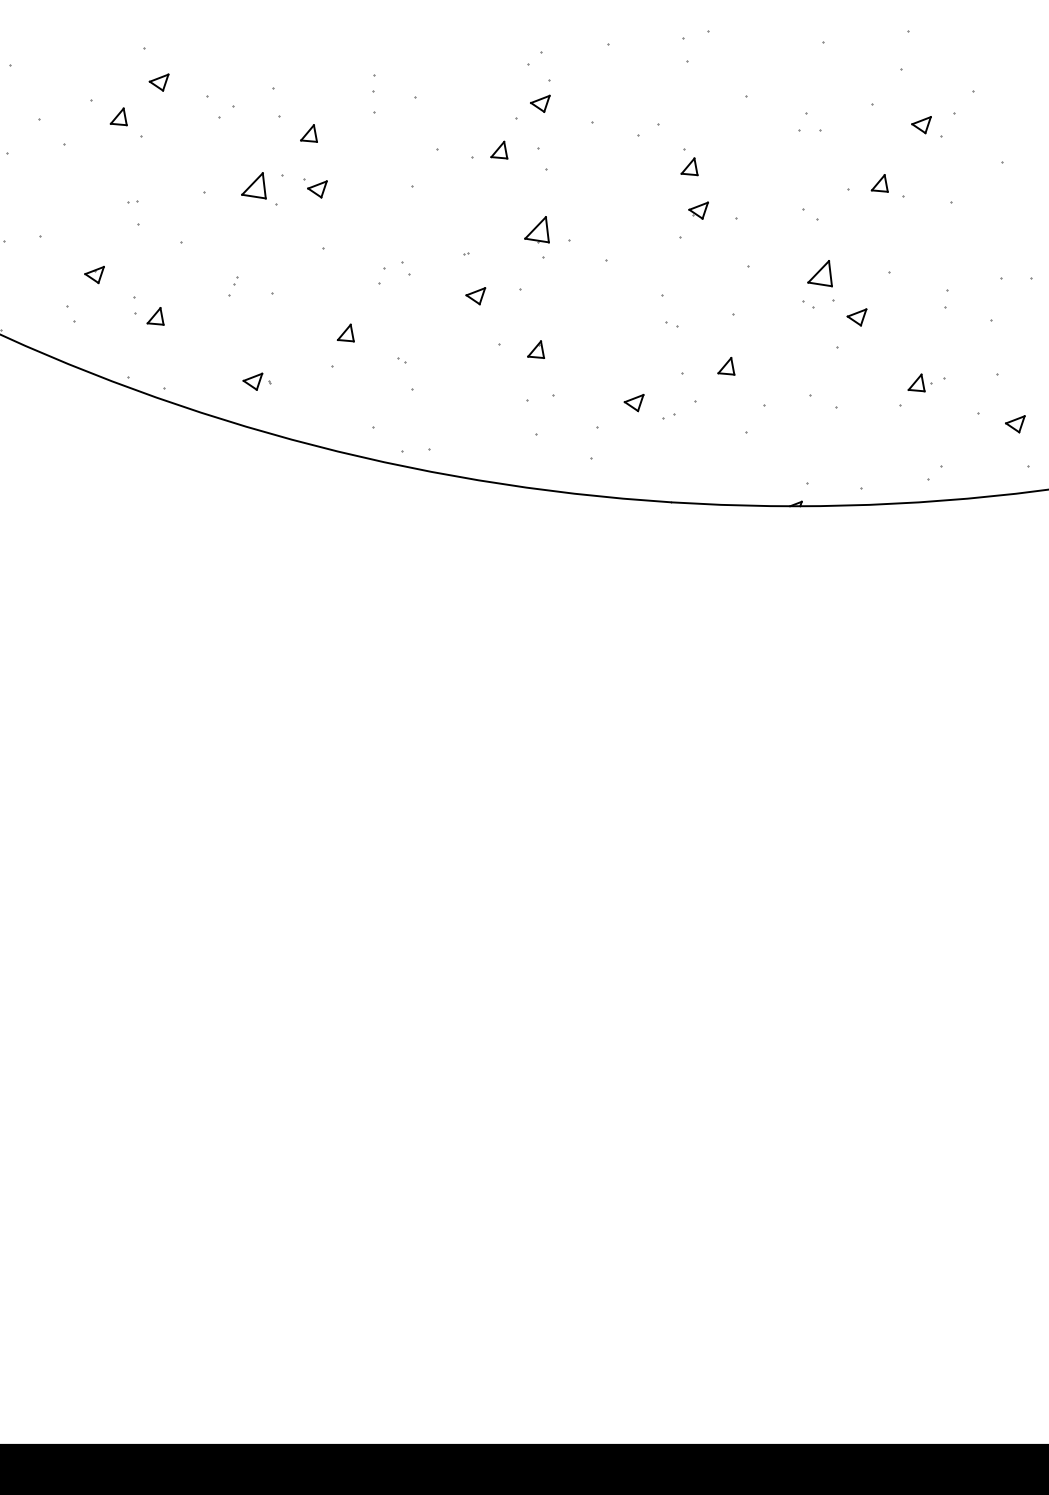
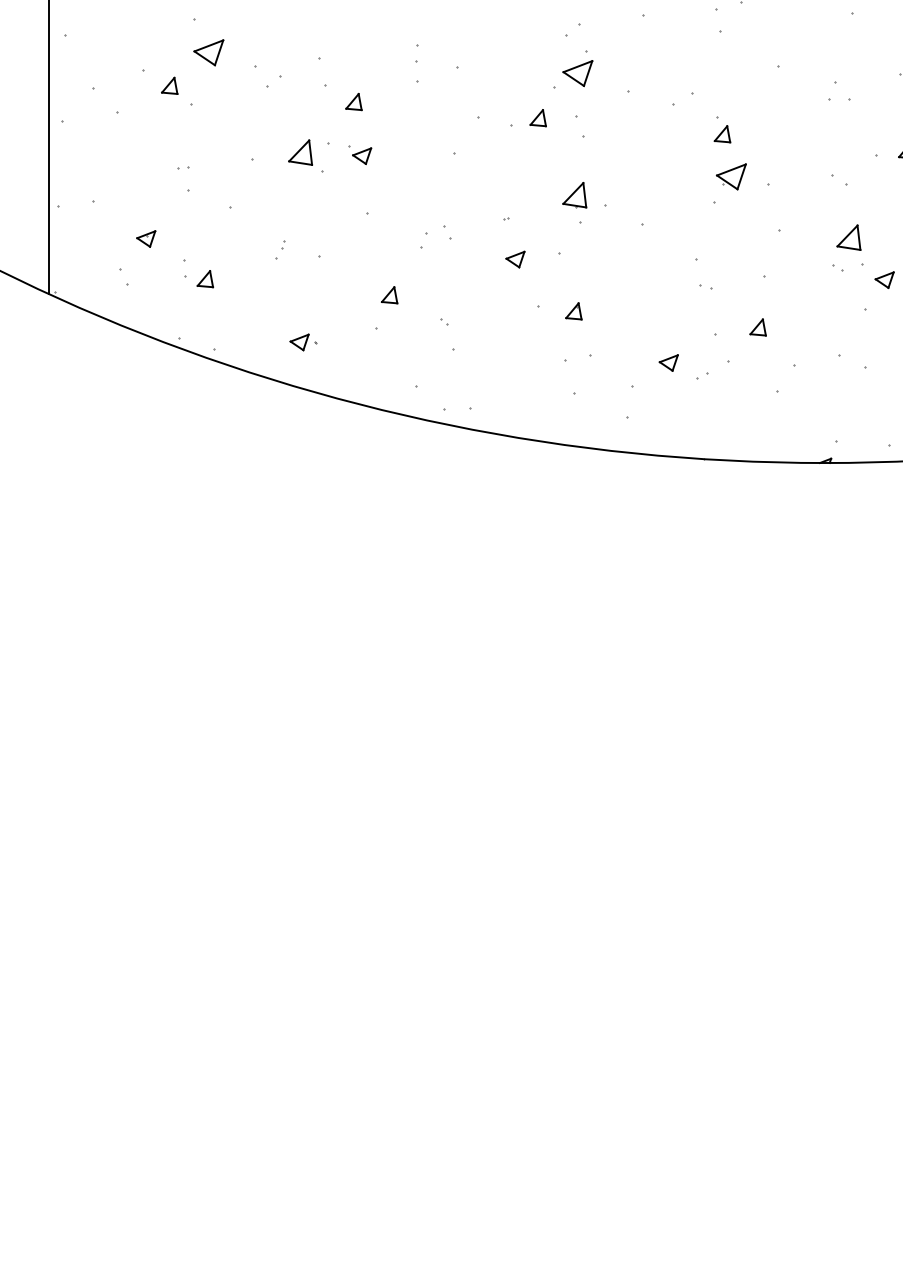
part: (158, 82) -> (208, 52), size x1.6
part: (540, 103) -> (578, 72), size x1.6
part: (698, 210) -> (731, 176), size x1.6

